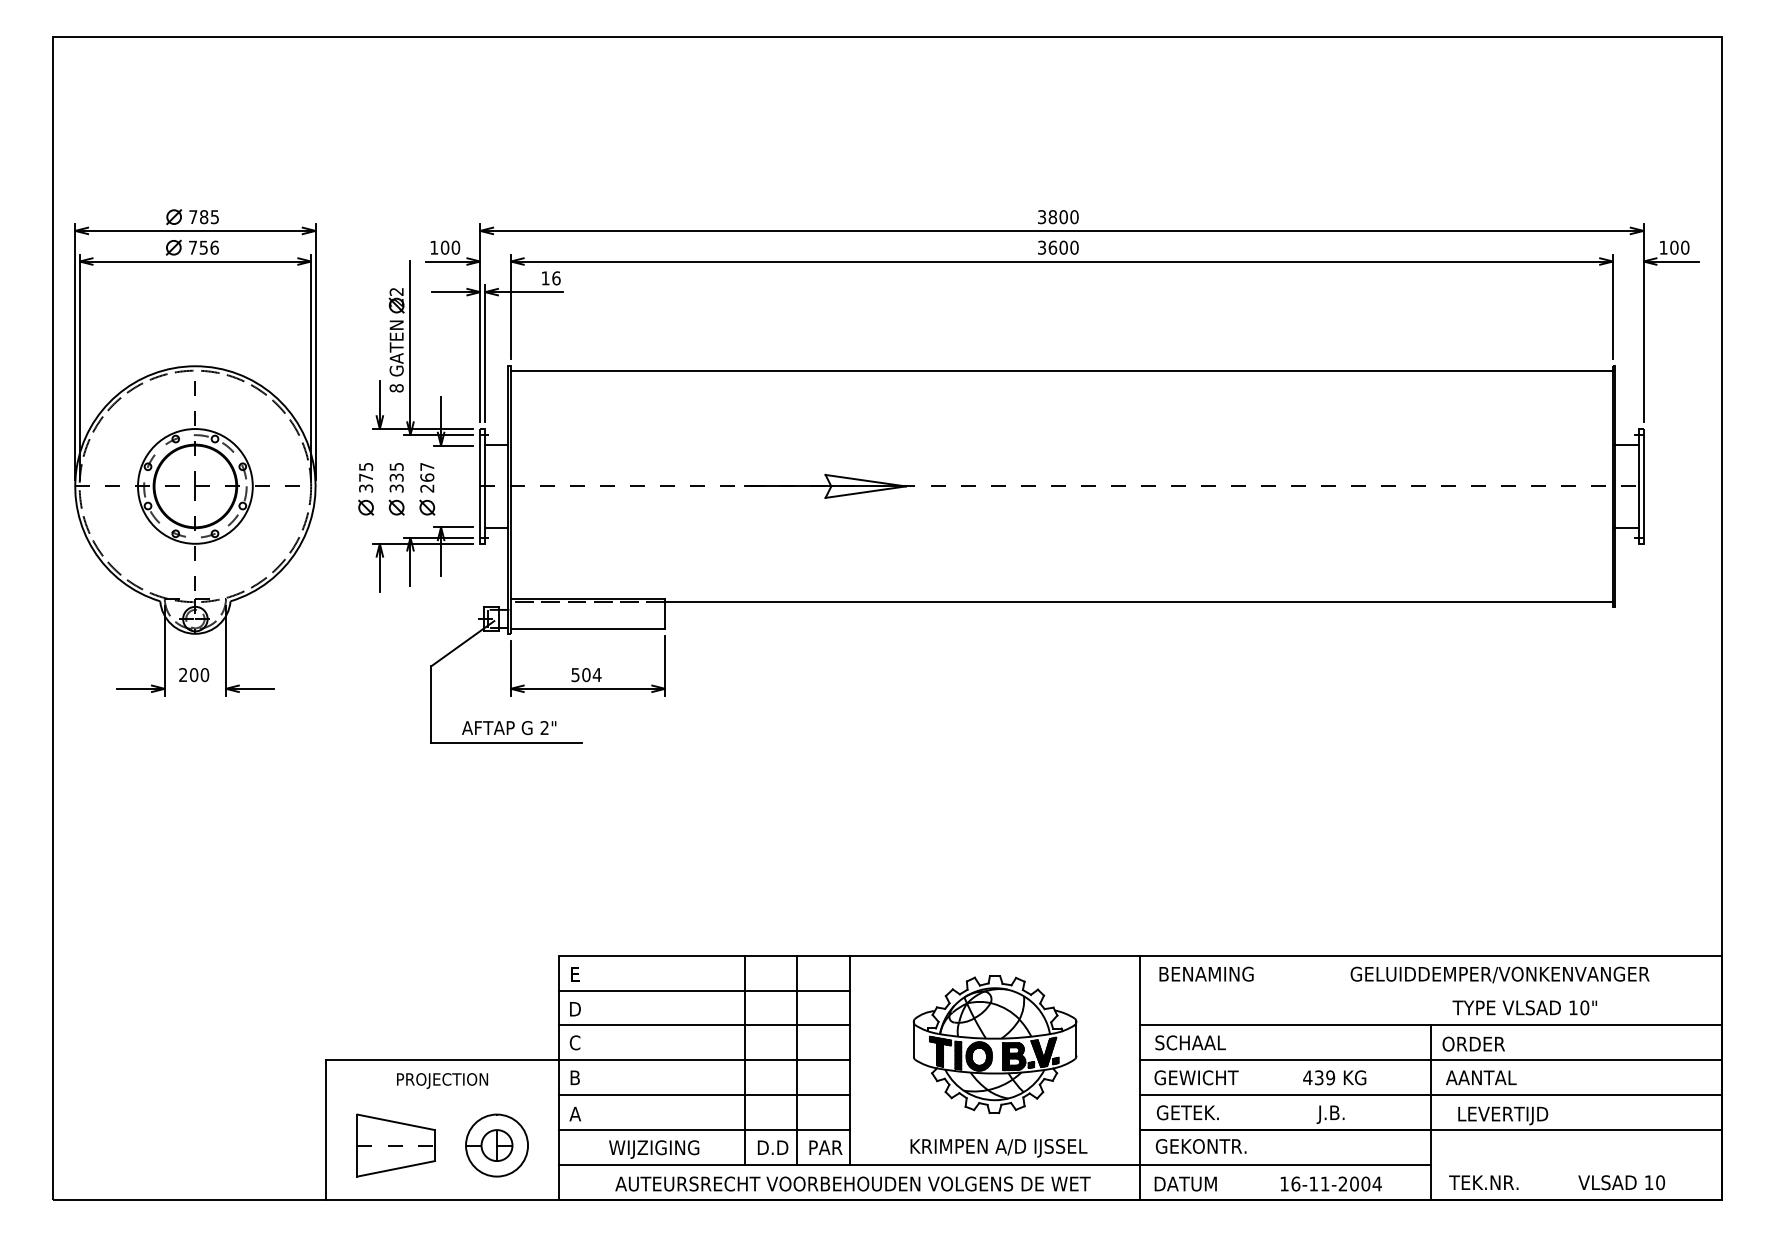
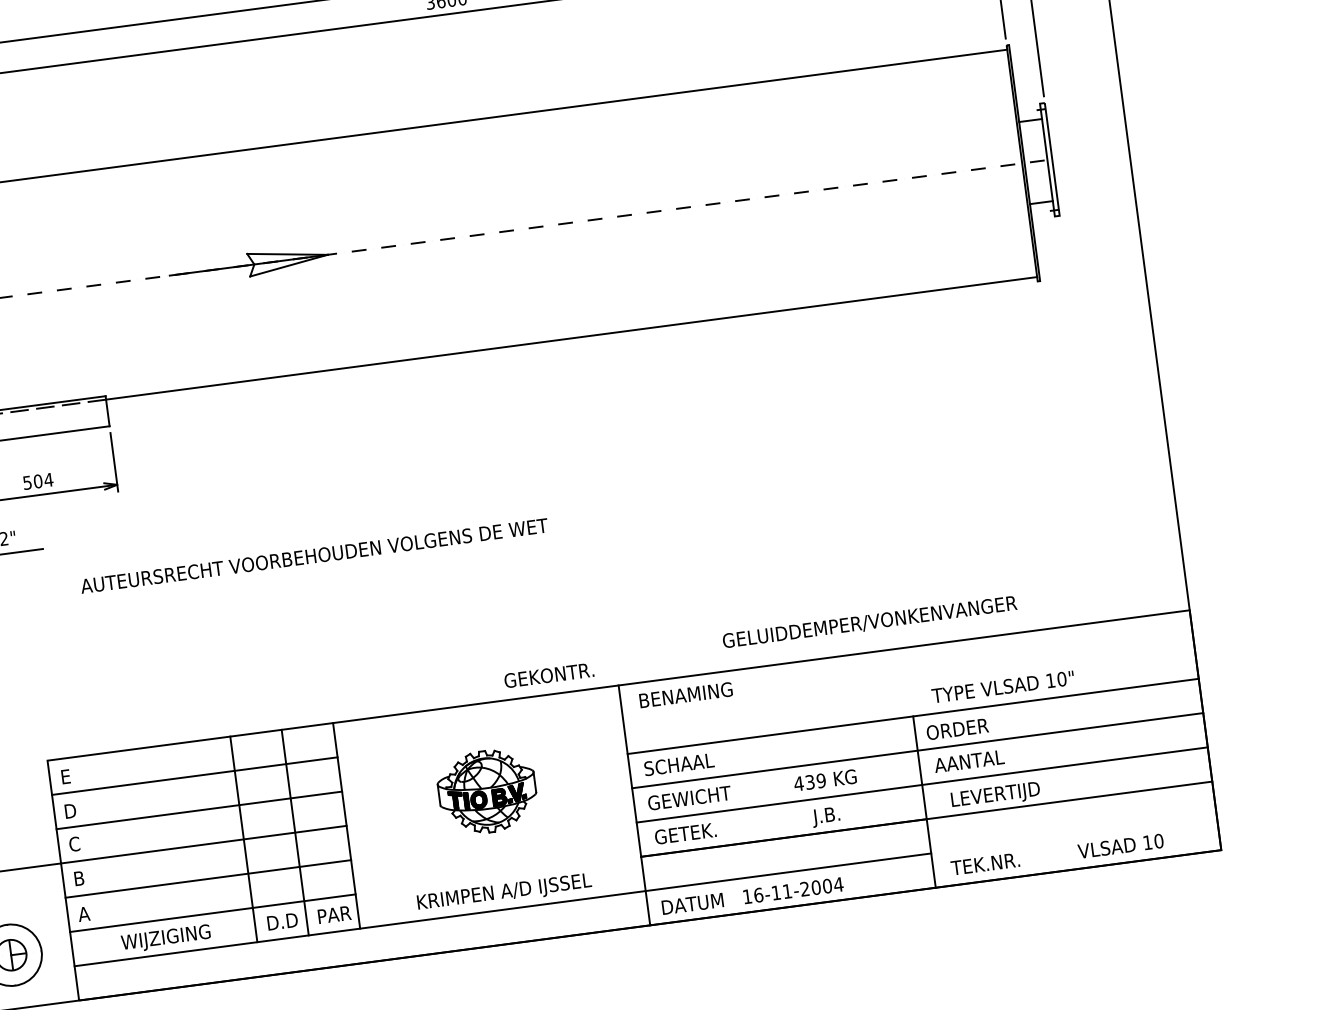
text: (1499, 974) -> (869, 622), moved
part: (994, 1044) -> (486, 791), size x0.6
text: (1200, 1146) -> (548, 675), moved
text: (852, 1183) -> (313, 555), moved
text: (1330, 1183) -> (792, 890), moved

